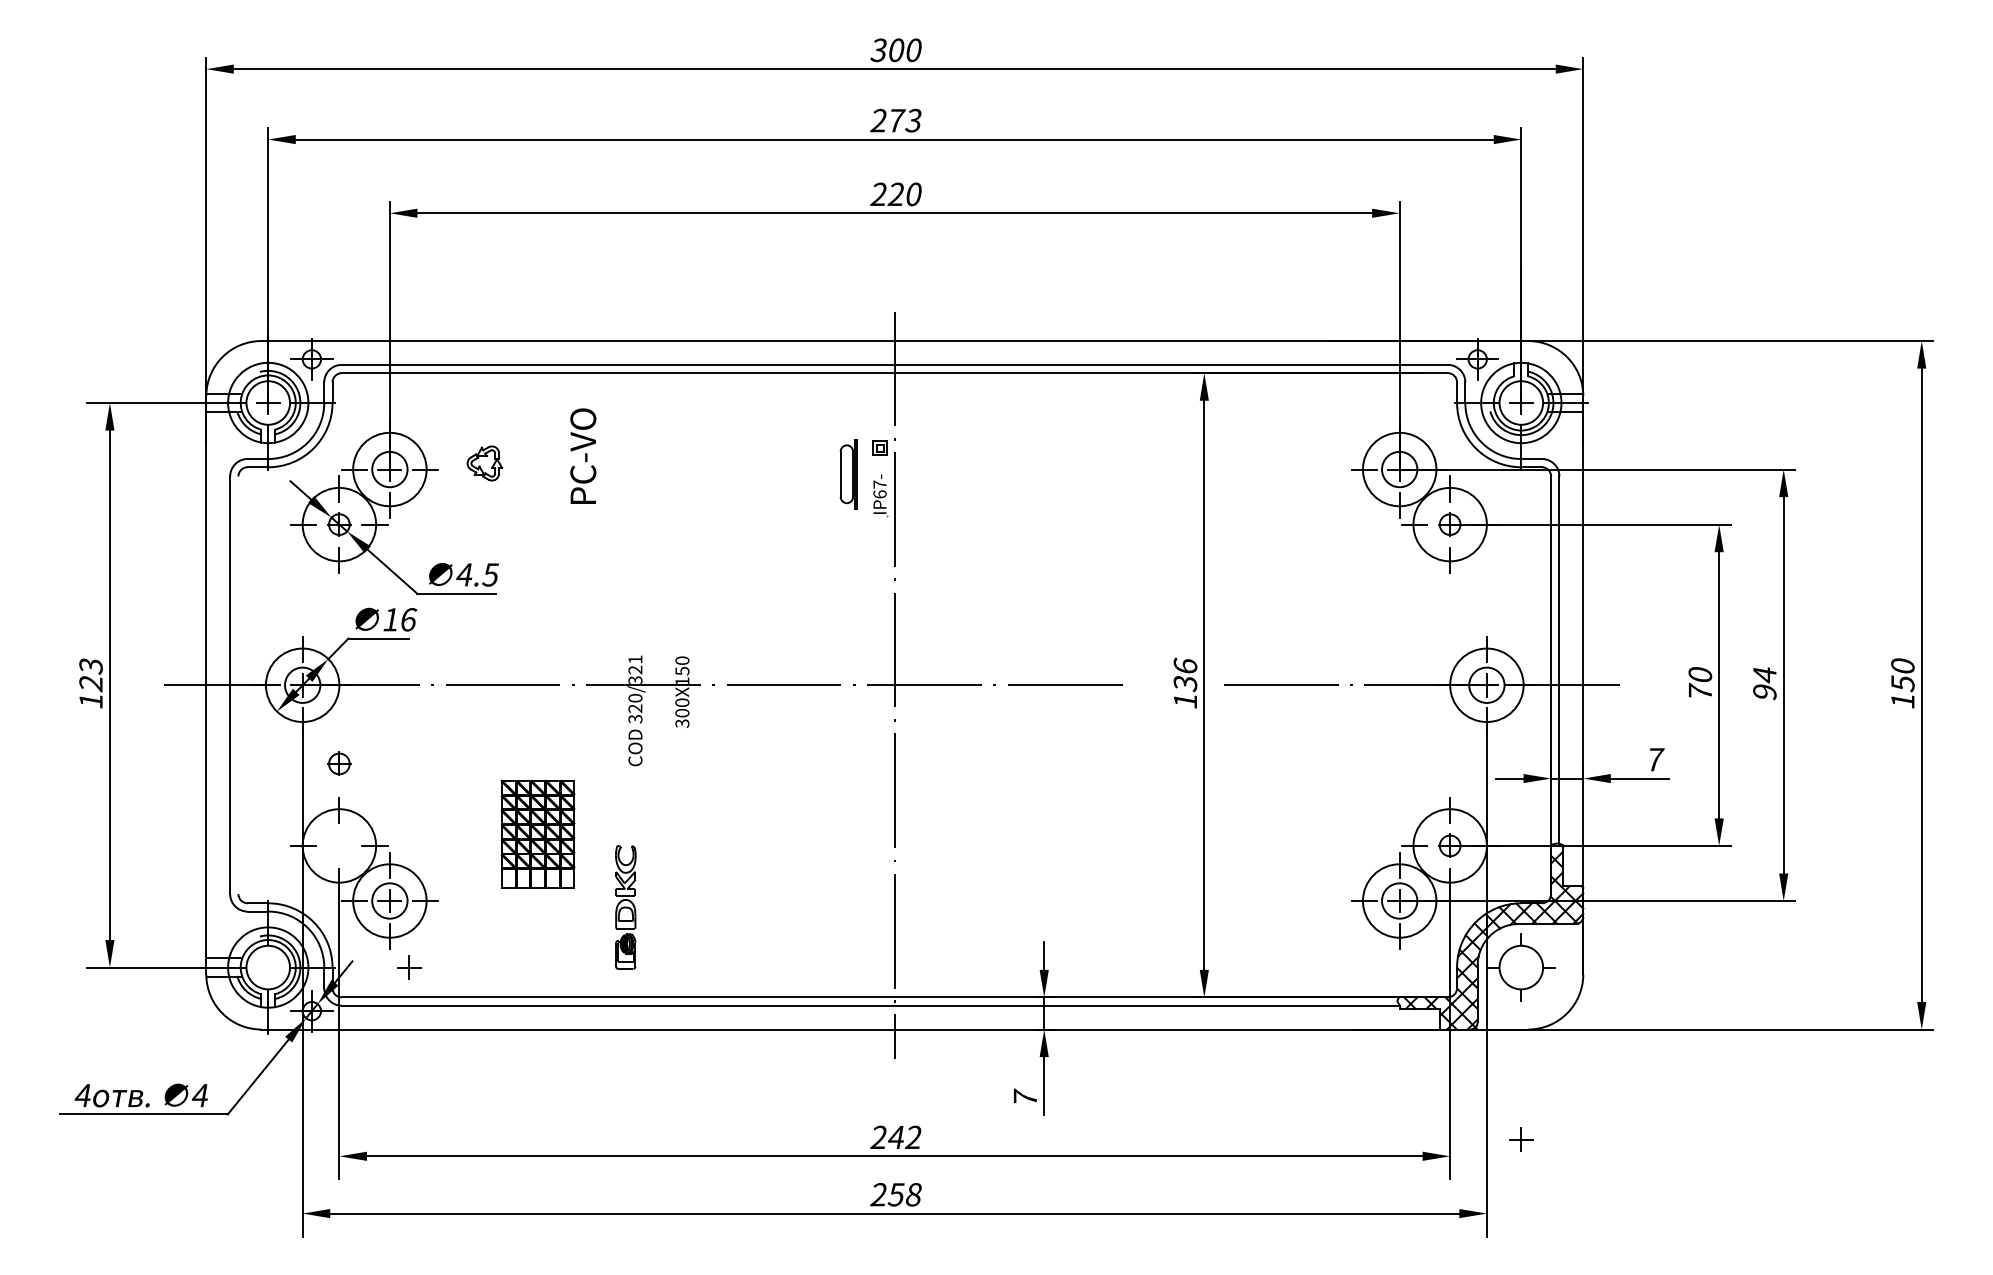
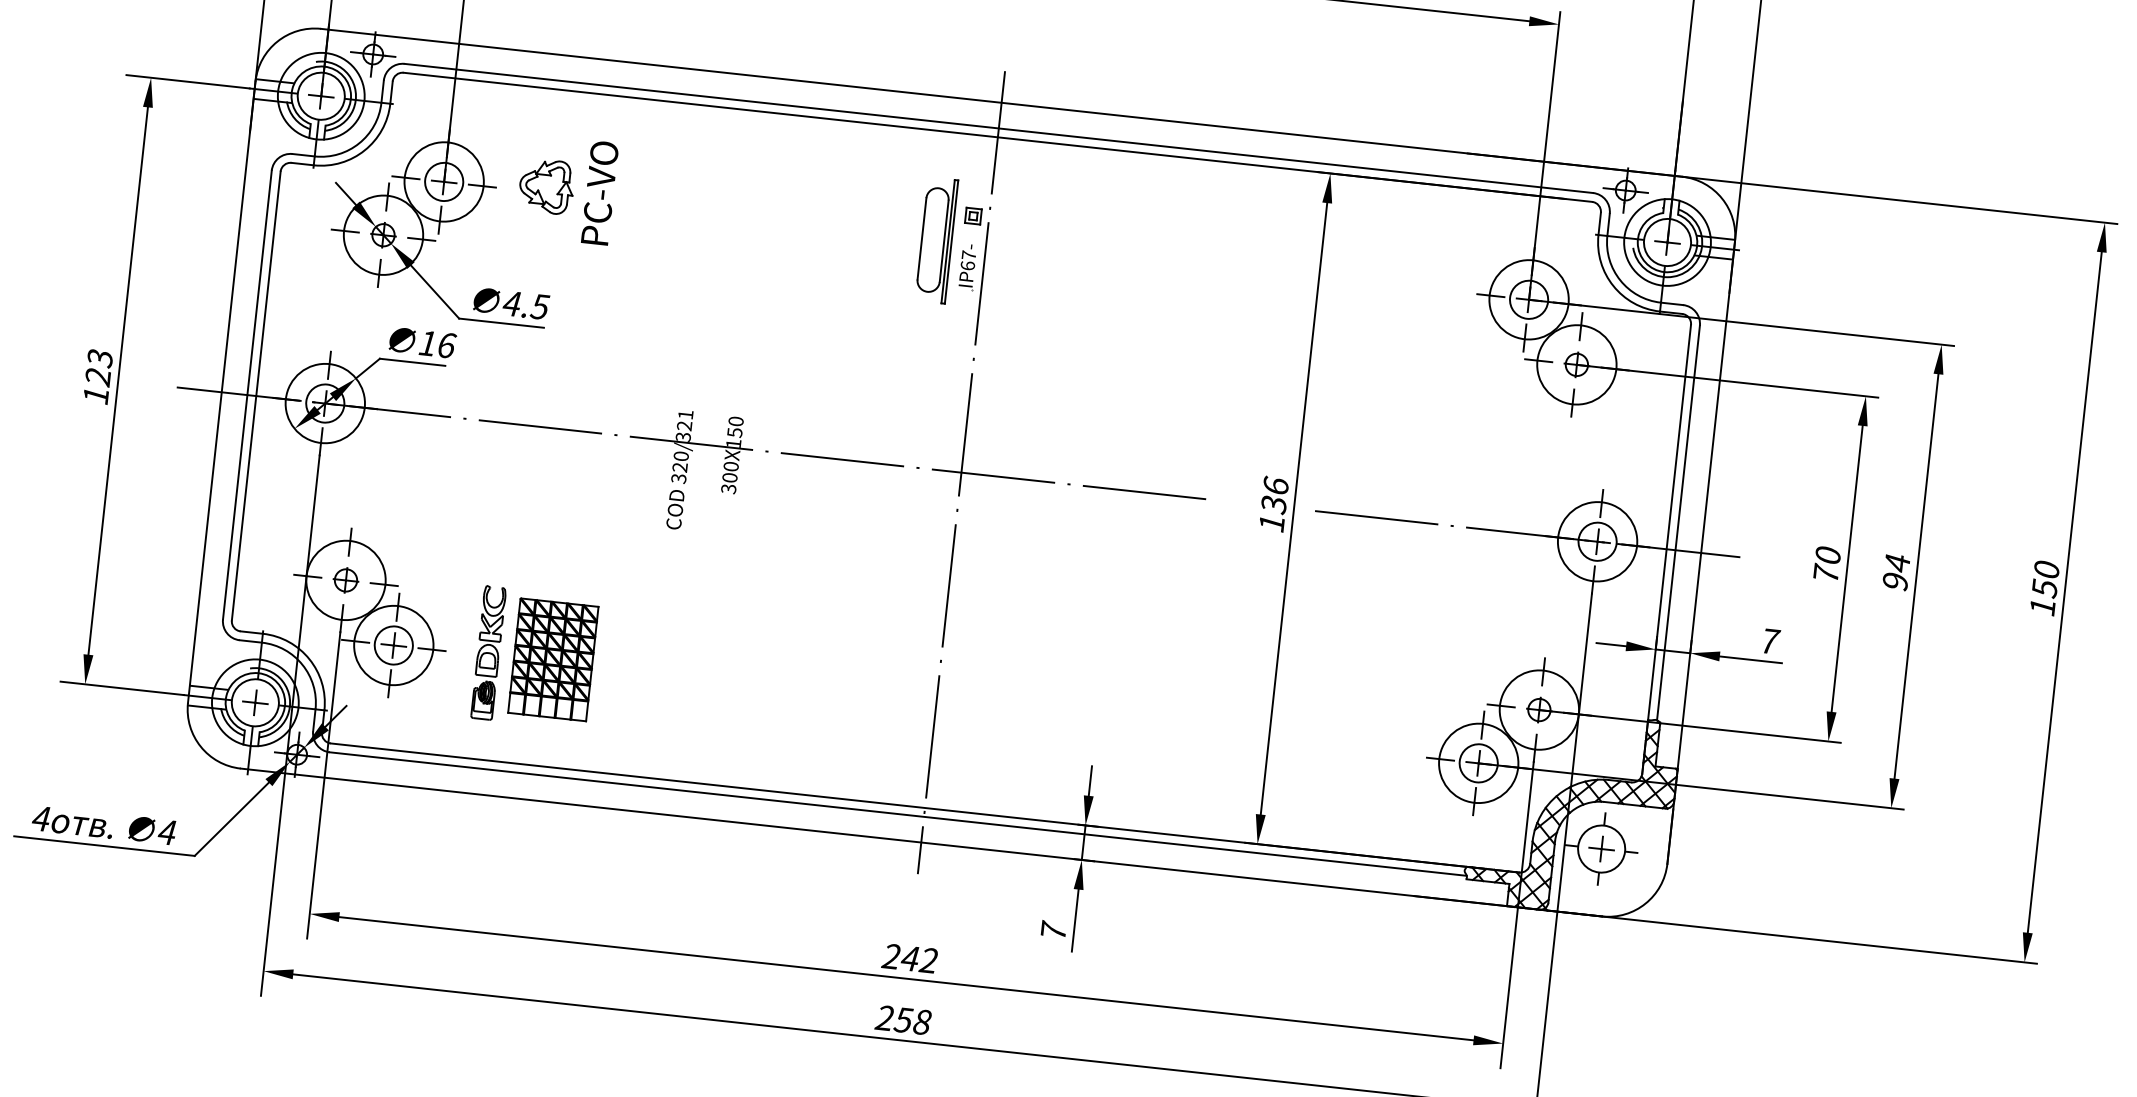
text: (583, 455) -> (600, 192), moved
part: (484, 463) -> (546, 186), size x1.43
part: (848, 474) -> (936, 240), size x1.67
line: (238, 685) -> (256, 396), added
part: (339, 763) -> (346, 579), moved
part: (537, 834) -> (552, 660), moved
part: (625, 907) -> (488, 653), moved
part: (409, 967) -> (255, 702), moved
part: (1521, 1139) -> (1601, 849), moved

